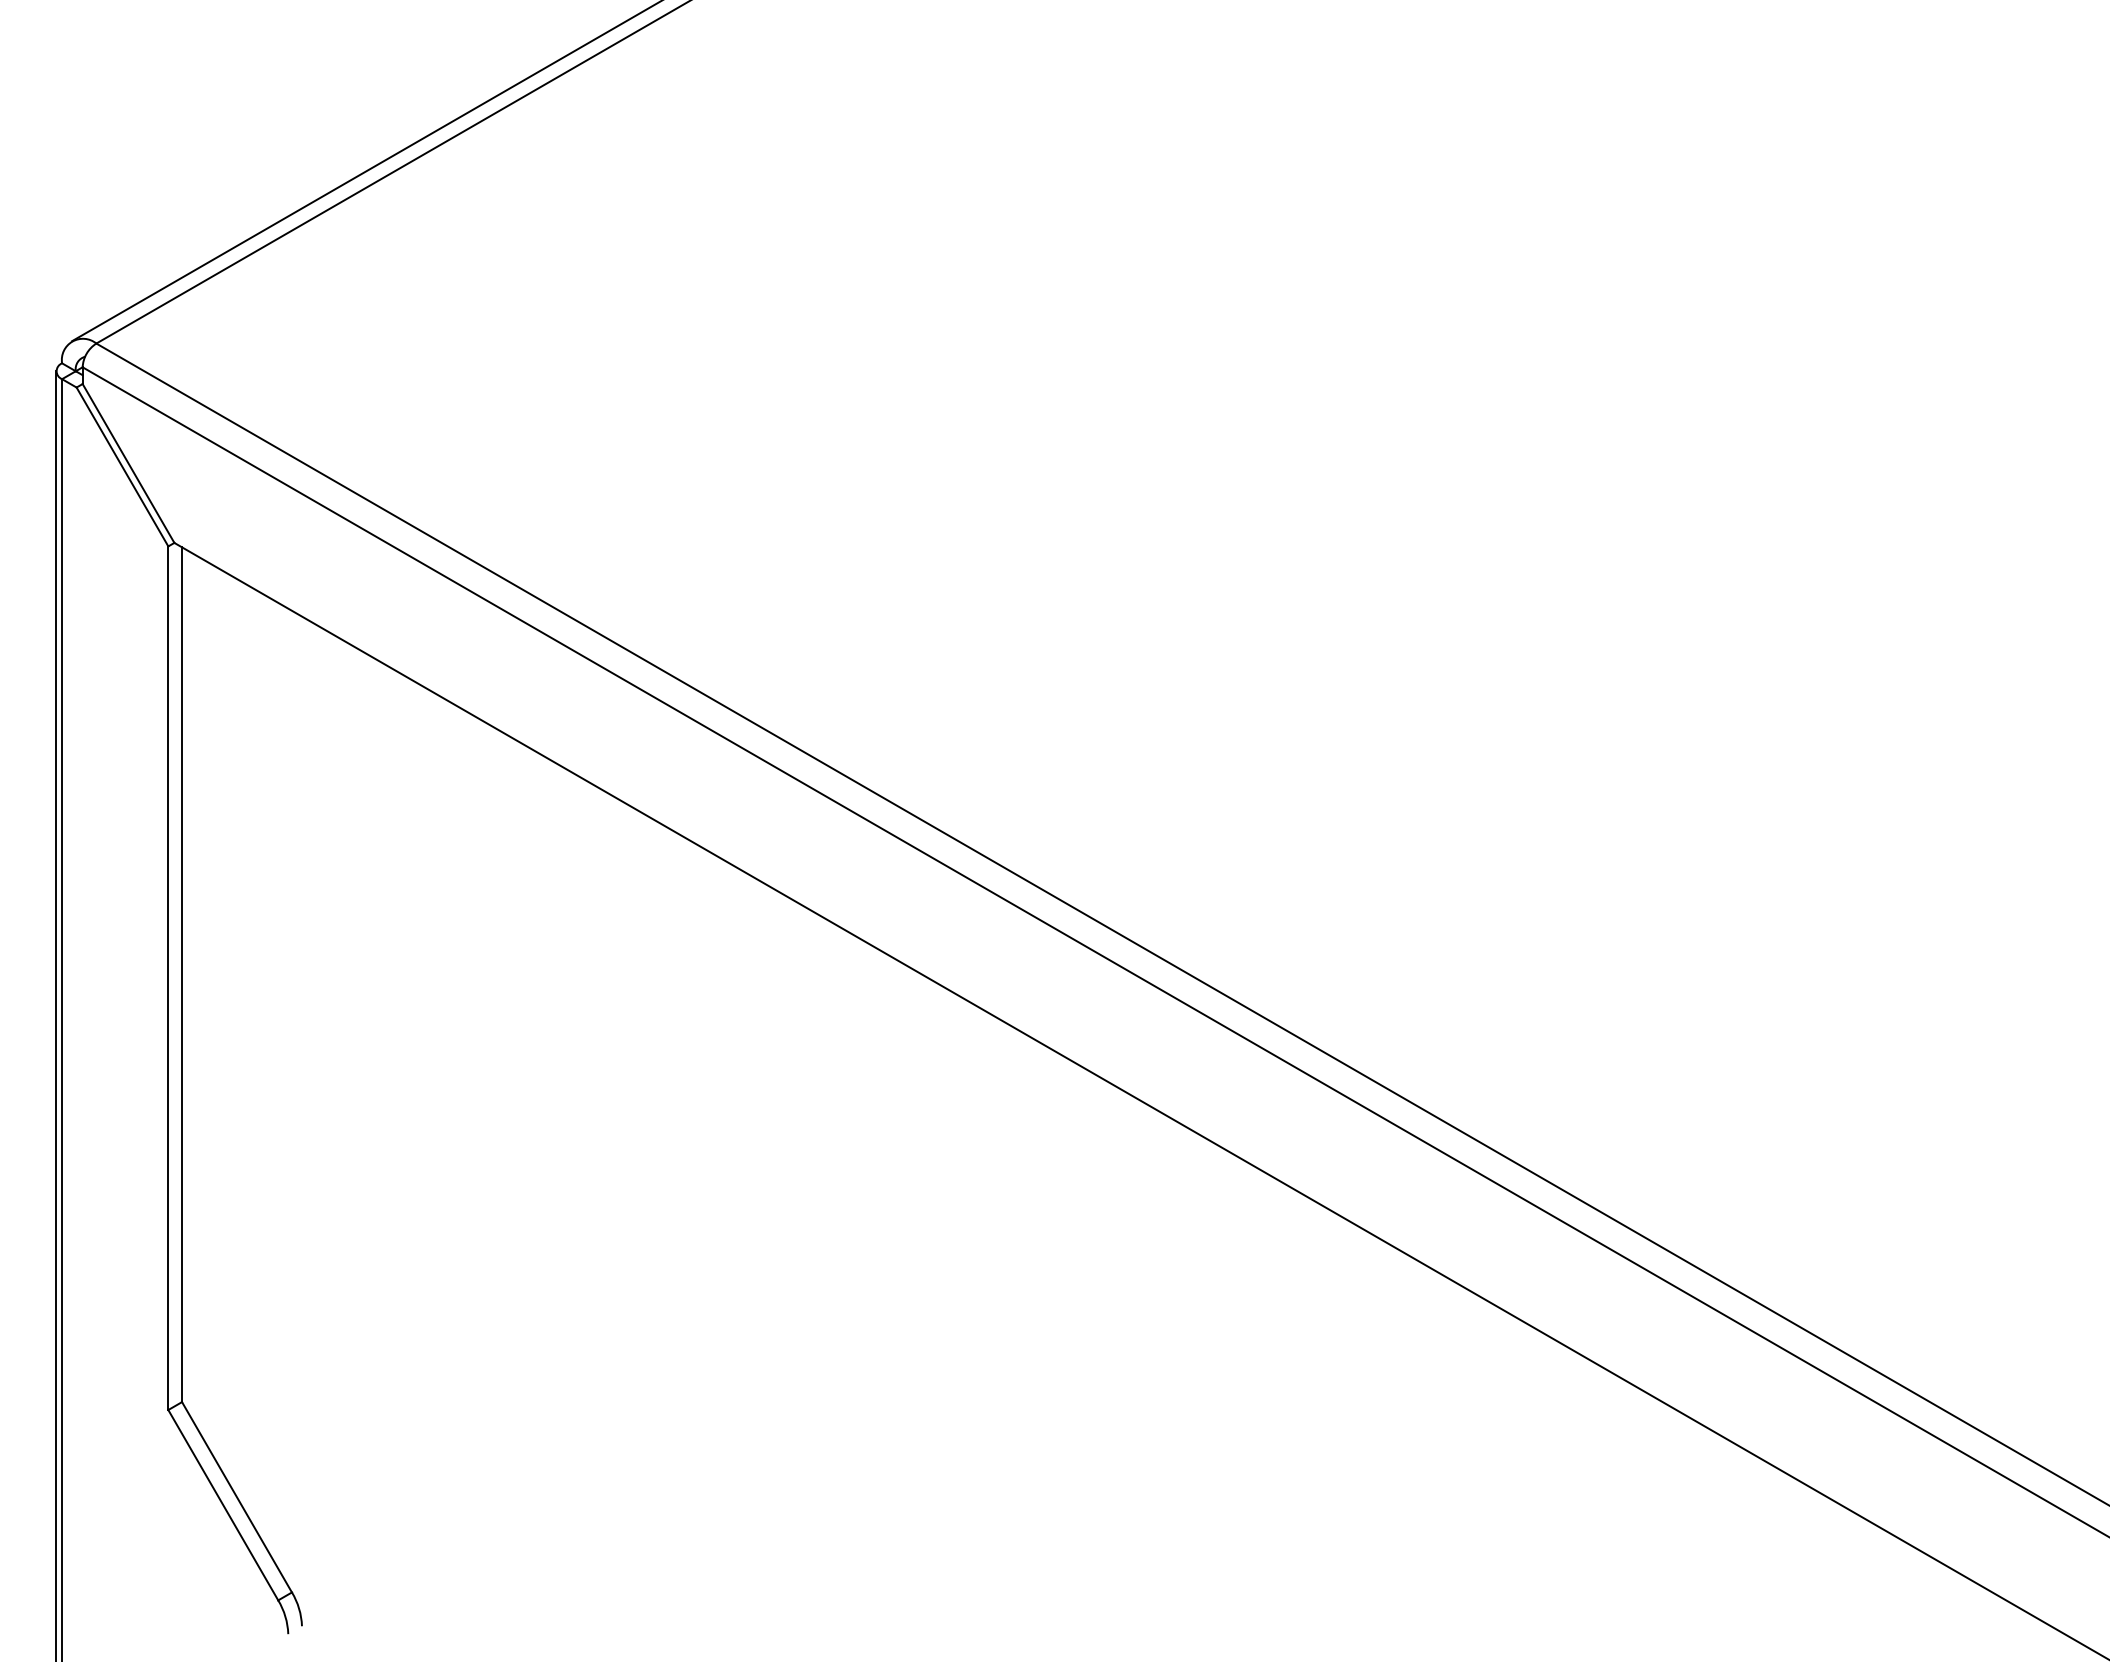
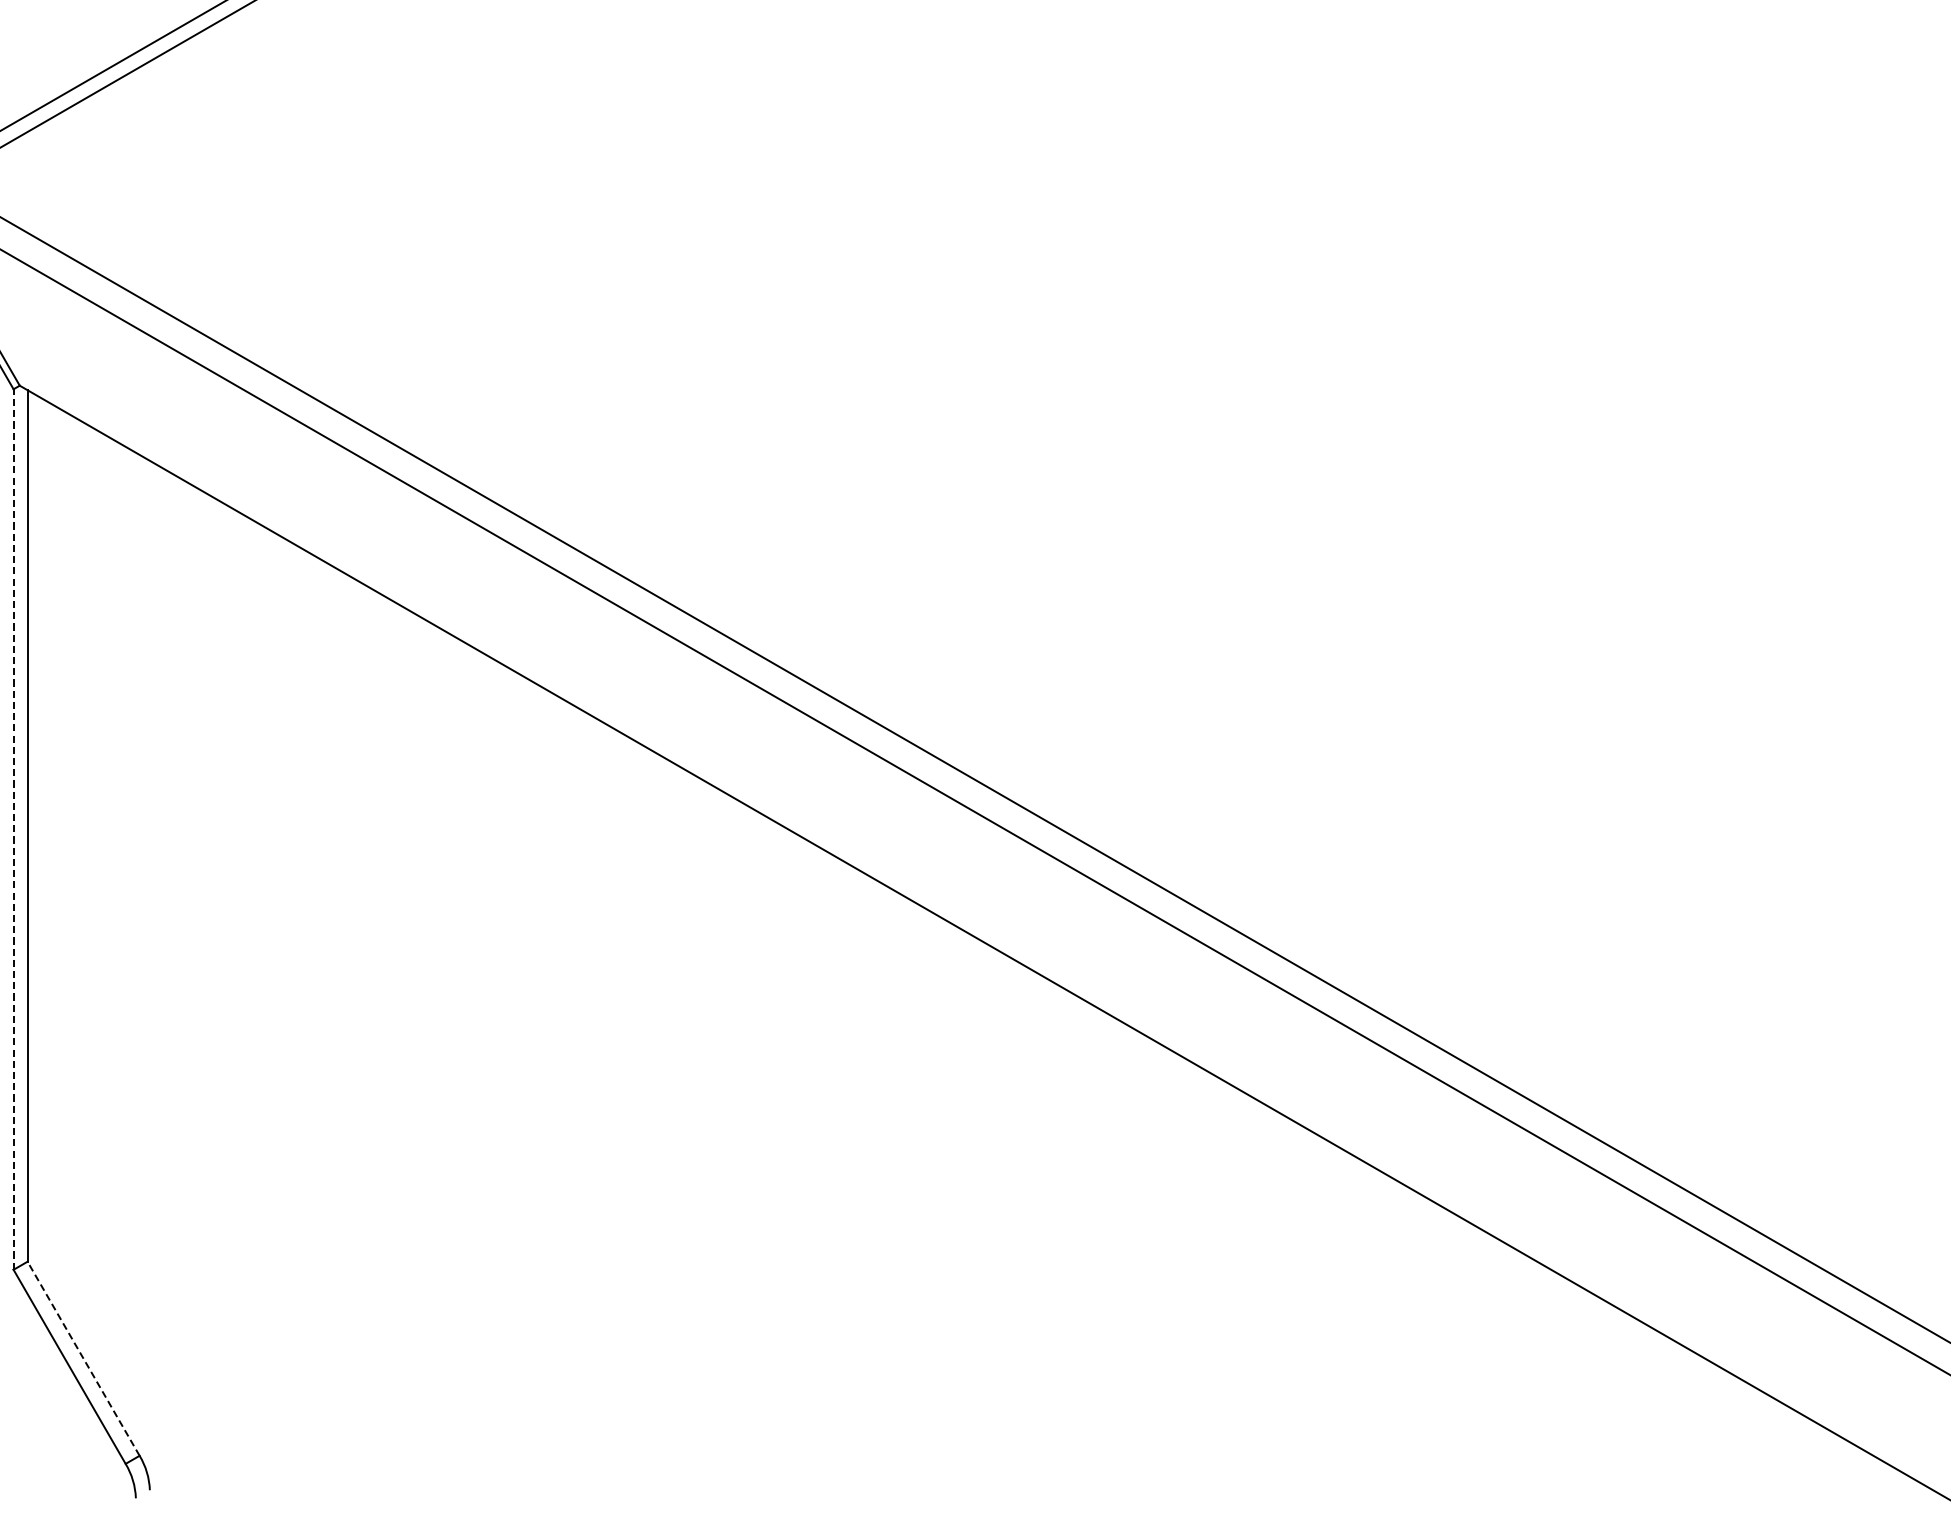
line: (168, 978) -> (13, 829), solid -> dashed
line: (237, 1497) -> (84, 1358), solid -> dashed

